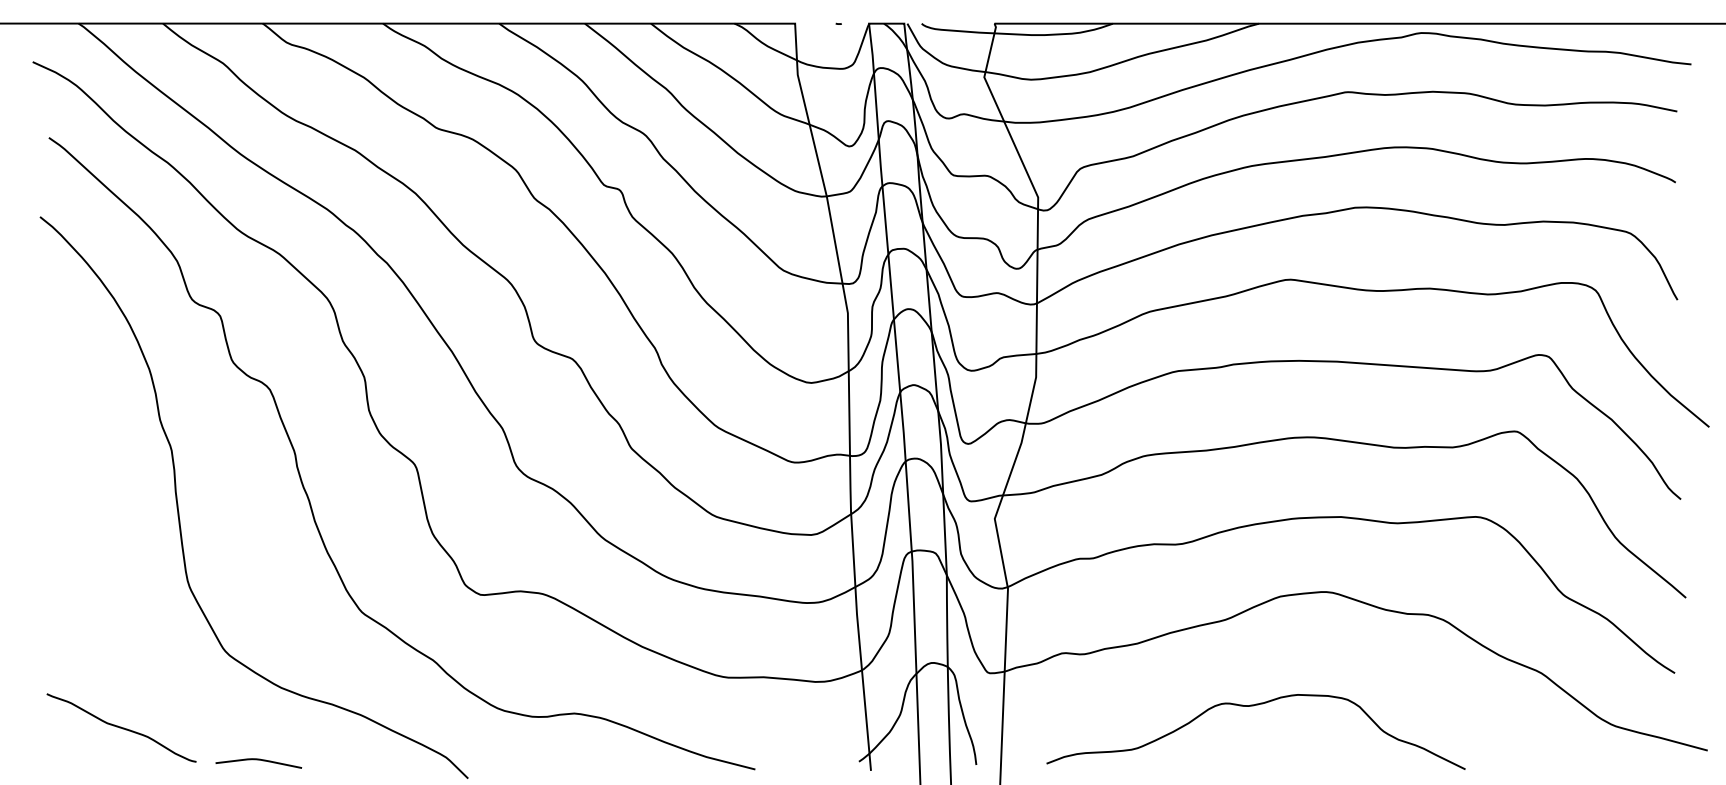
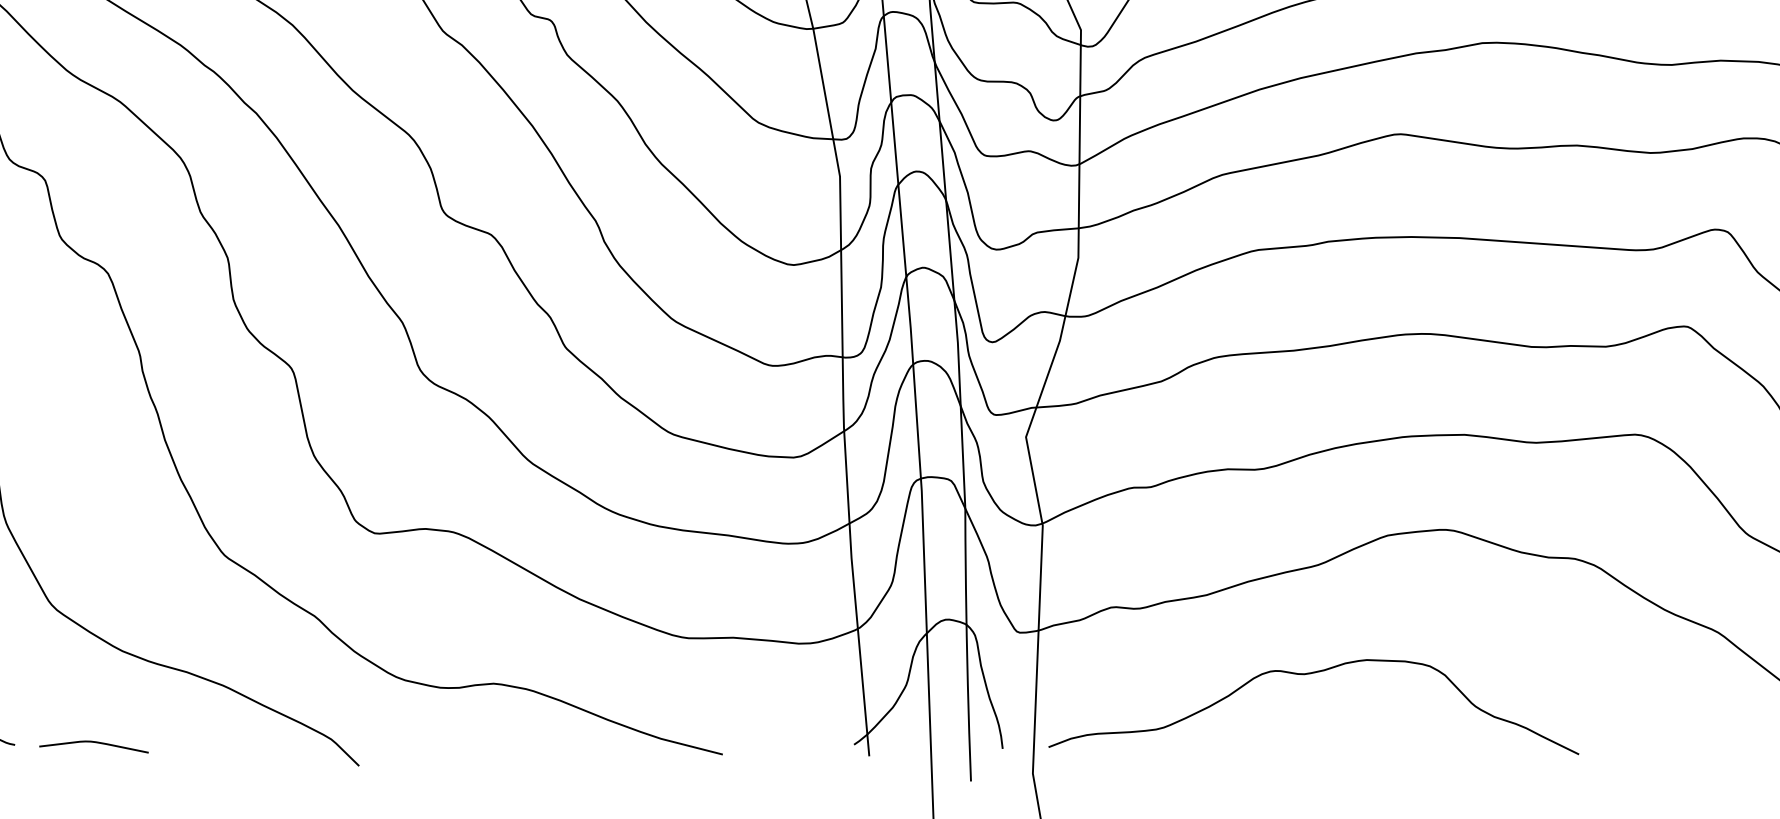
curve: (1253, 706) -> (1310, 674), moved

